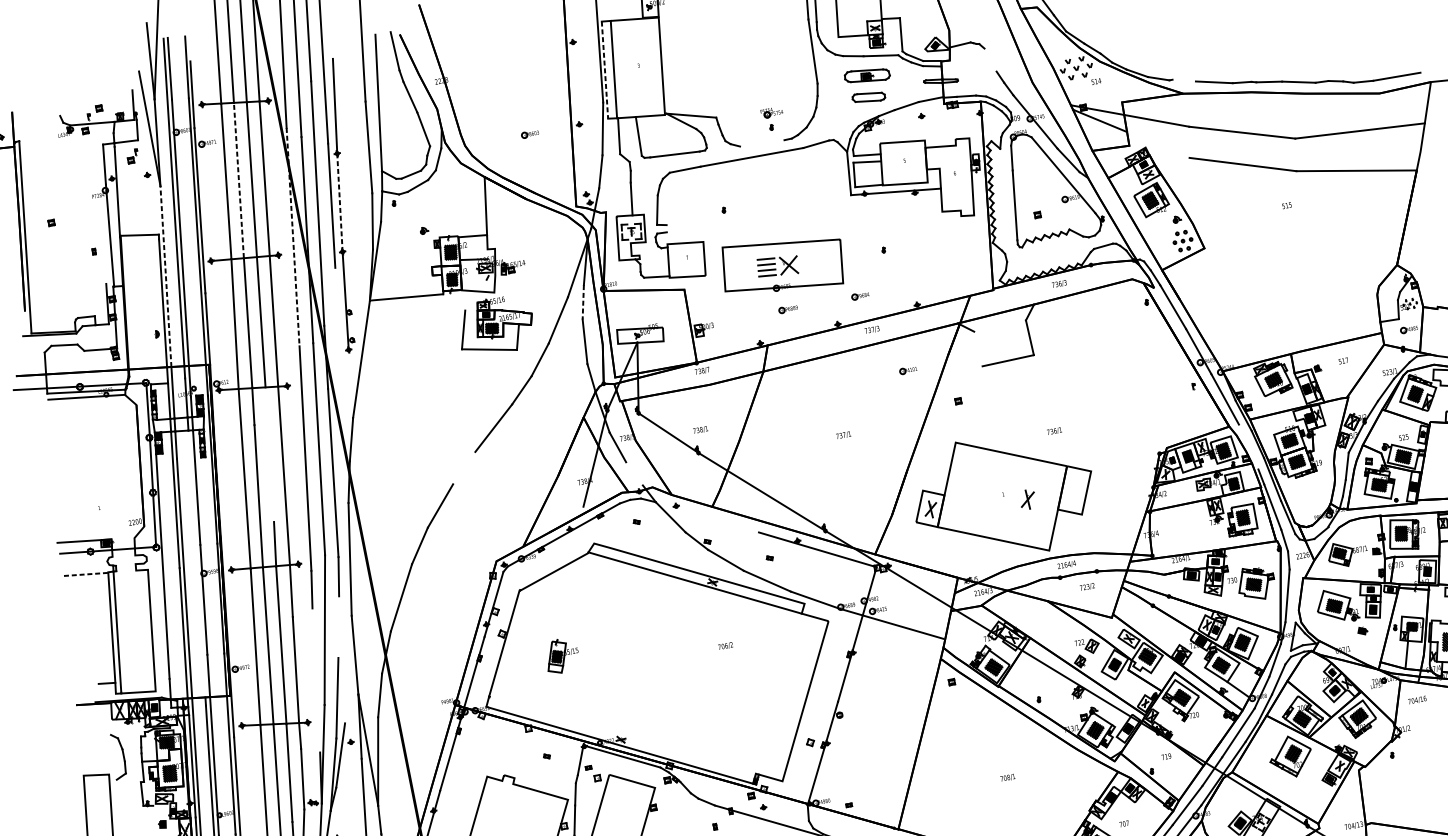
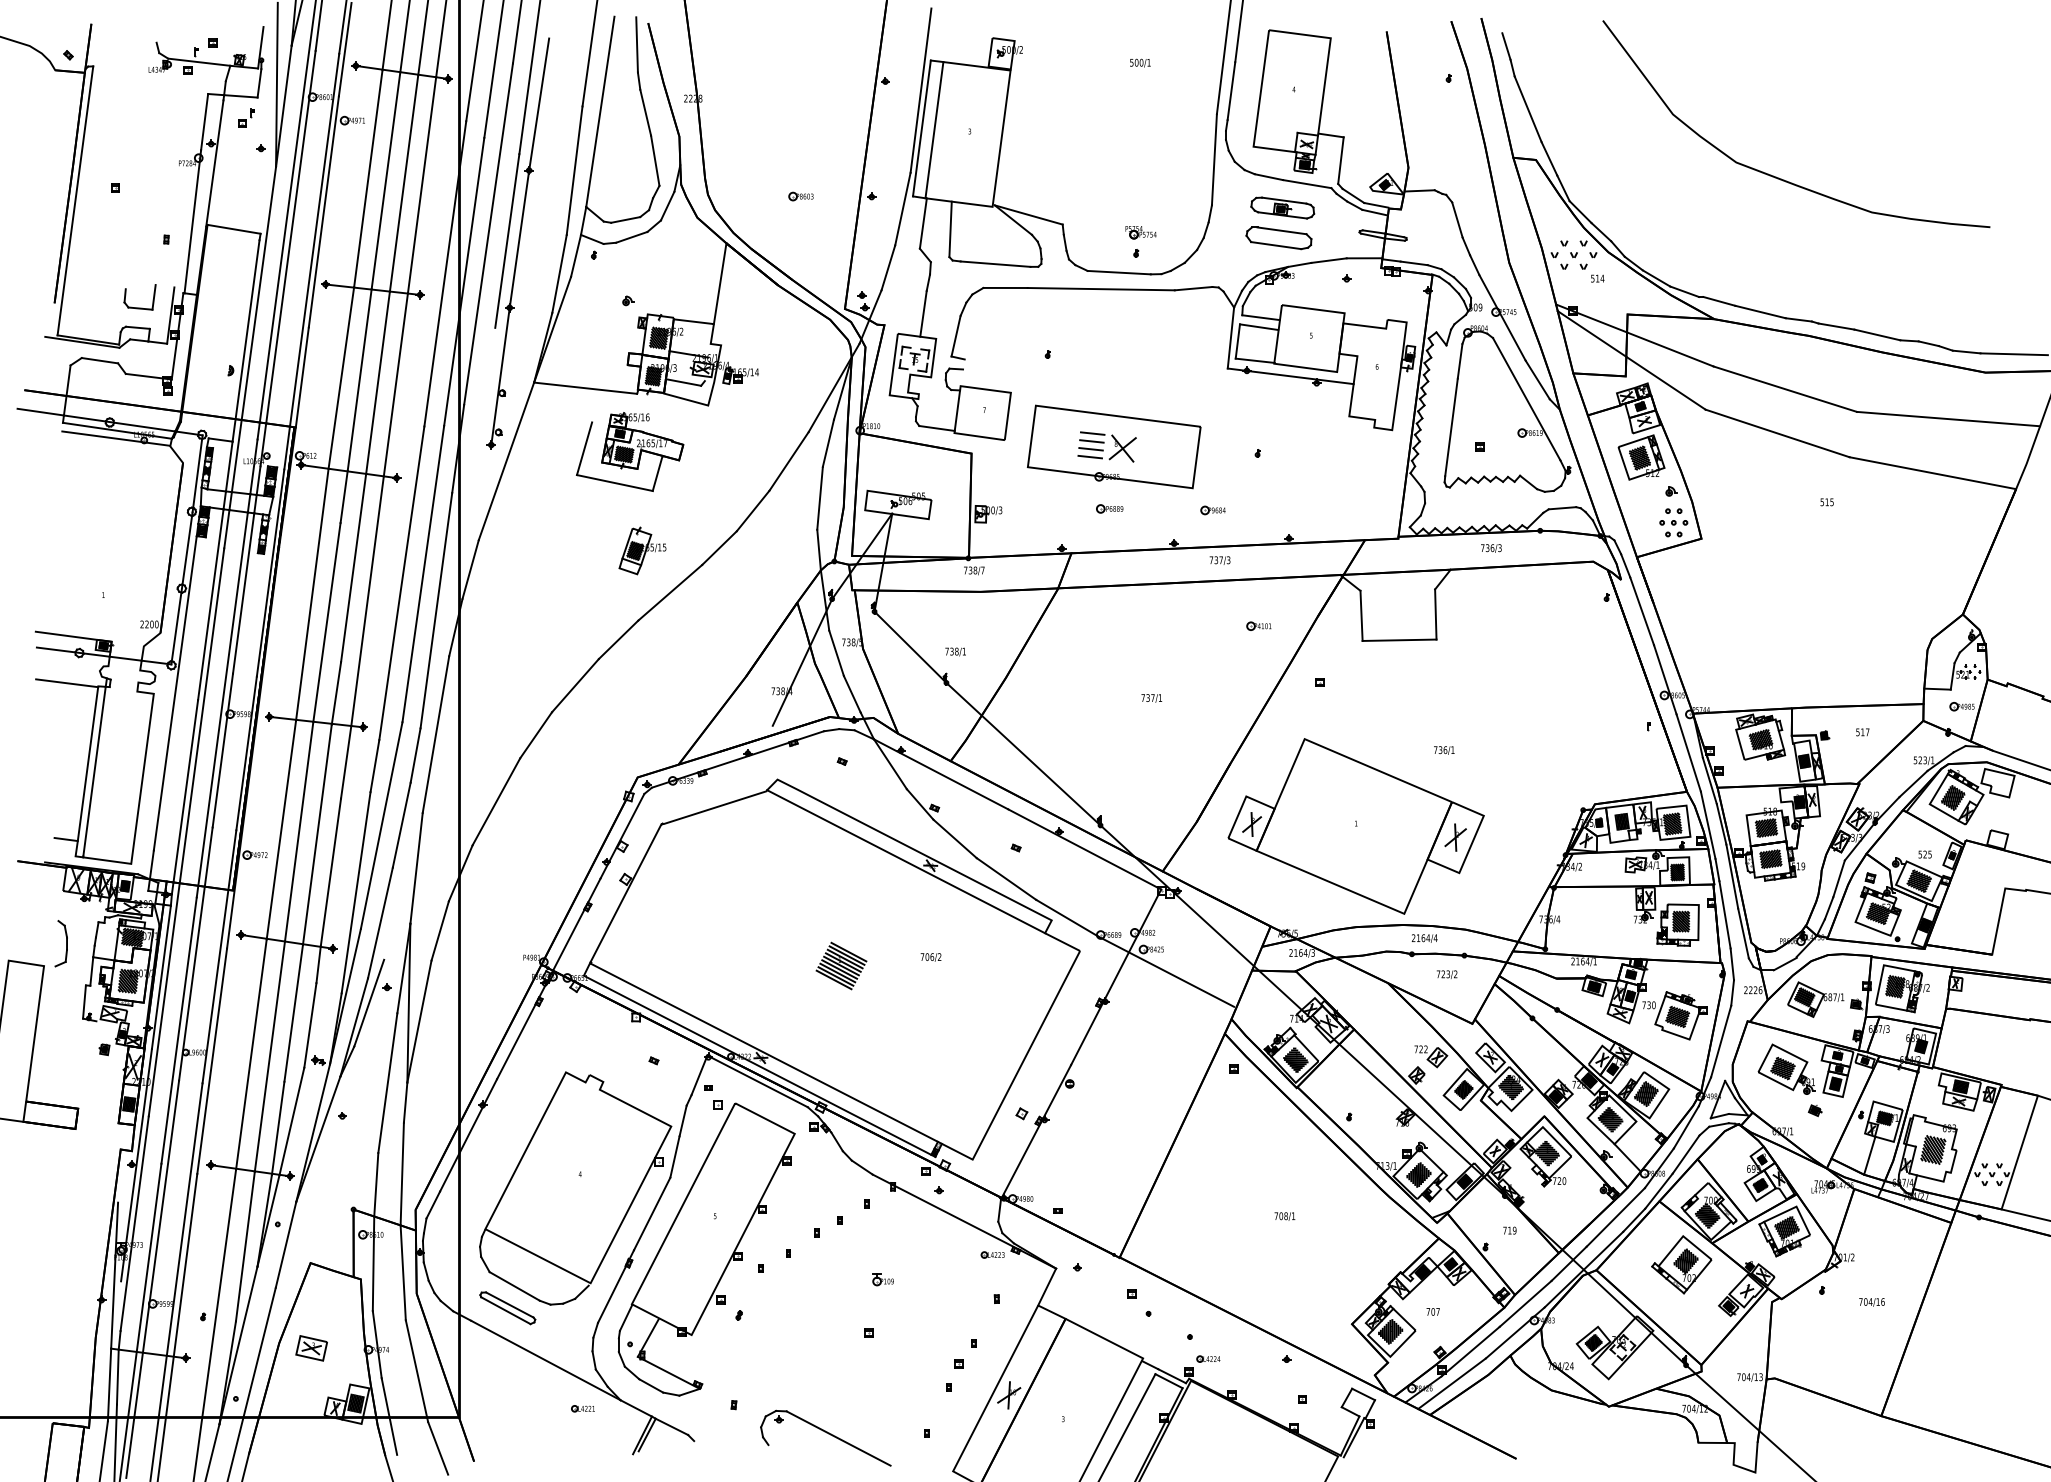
line: (990, 59) -> (1457, 219), added
line: (604, 70) -> (921, 128), dashed -> solid
line: (1184, 80) -> (1719, 301), added
part: (868, 97) -> (1278, 238), size x1.43
line: (761, 143) -> (1118, 272), added
line: (1157, 144) -> (1665, 382), added
line: (239, 180) -> (386, 180), dashed -> solid
line: (339, 202) -> (519, 238), dashed -> solid
line: (293, 237) -> (445, 274), dashed -> solid
line: (165, 276) -> (258, 293), dashed -> solid
line: (473, 279) -> (683, 382), added
part: (84, 302) -> (139, 307), added
line: (583, 302) -> (828, 443), dashed -> solid
part: (495, 325) -> (629, 451), moved
line: (978, 348) -> (1361, 615), added
line: (1248, 446) -> (1707, 824), added
line: (269, 454) -> (353, 567), added
line: (464, 467) -> (618, 639), added
line: (633, 473) -> (851, 693), added
part: (1027, 499) -> (1455, 837), moved
line: (707, 517) -> (941, 774), added
line: (196, 563) -> (222, 698), added
line: (86, 574) -> (67, 683), dashed -> solid
line: (338, 626) -> (401, 824), added
part: (562, 655) -> (642, 550), moved
part: (664, 664) -> (841, 965), added
line: (315, 680) -> (355, 892), added
text: (1417, 700) -> (1871, 1302), moved
line: (622, 735) -> (763, 1052), added
part: (117, 756) -> (60, 943), size x0.71

